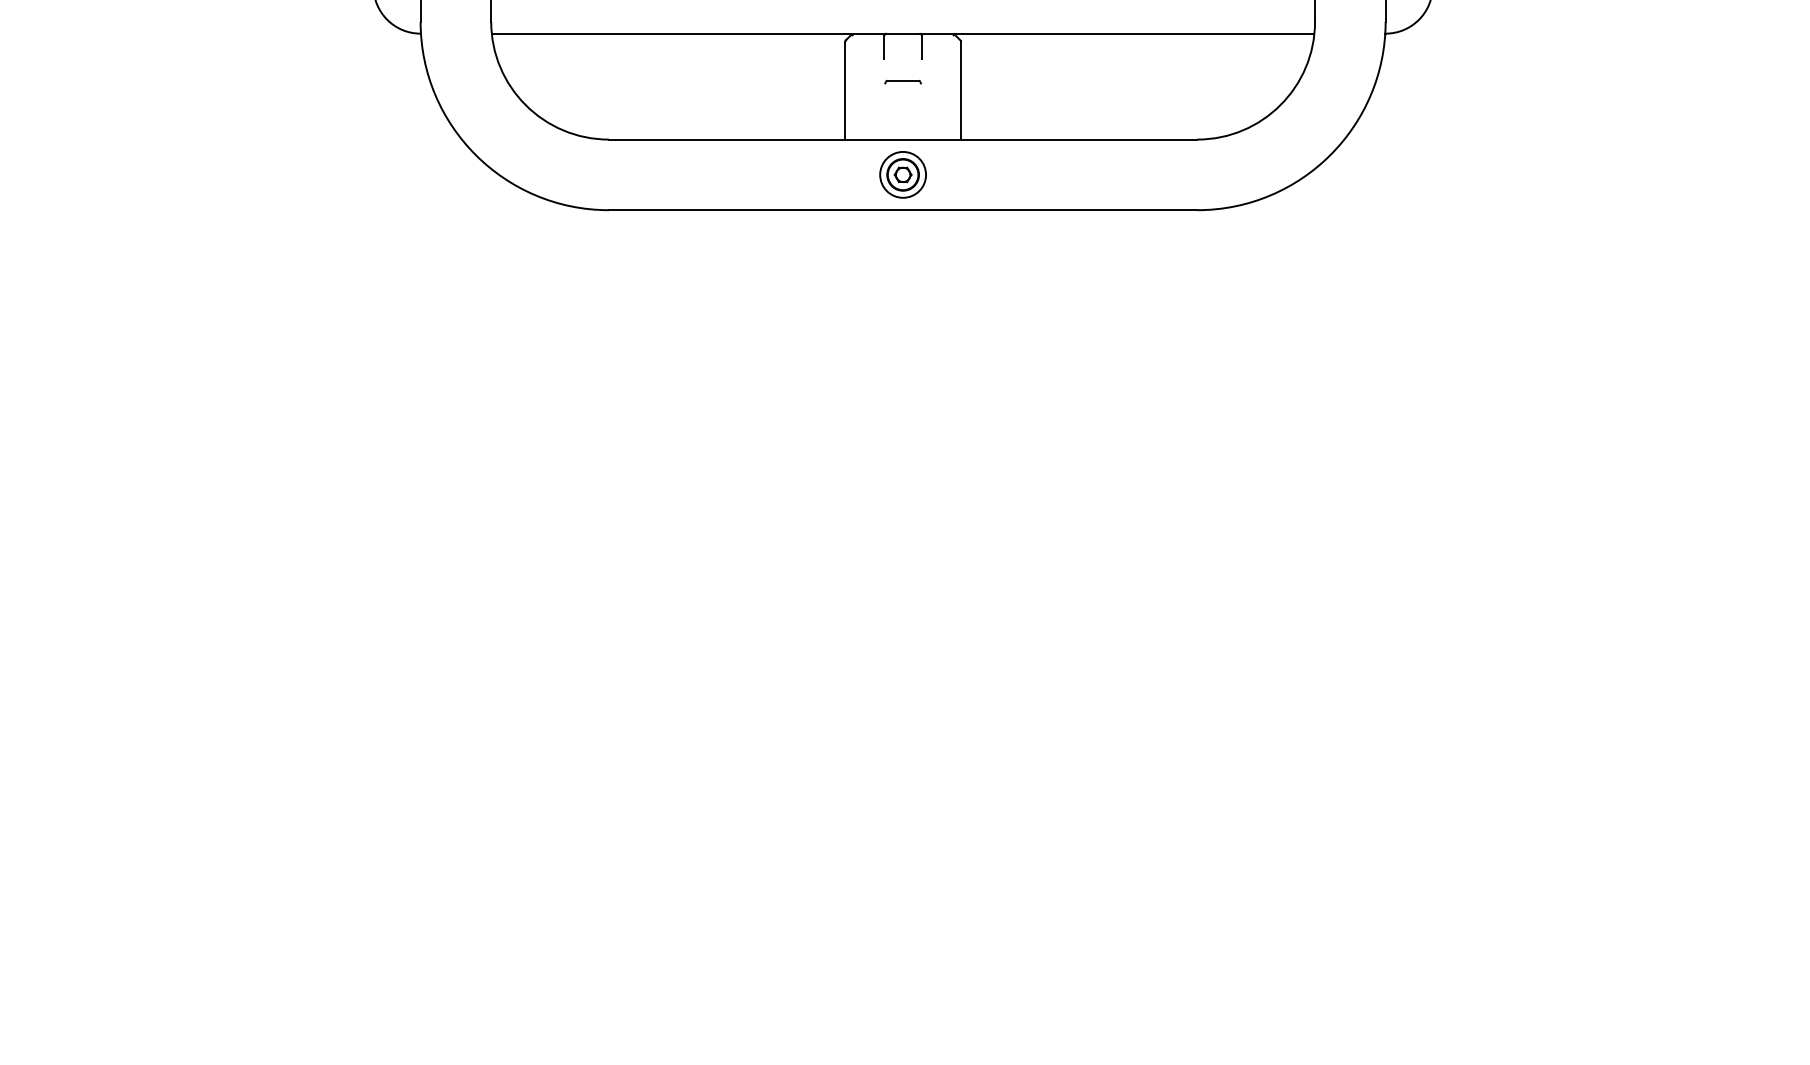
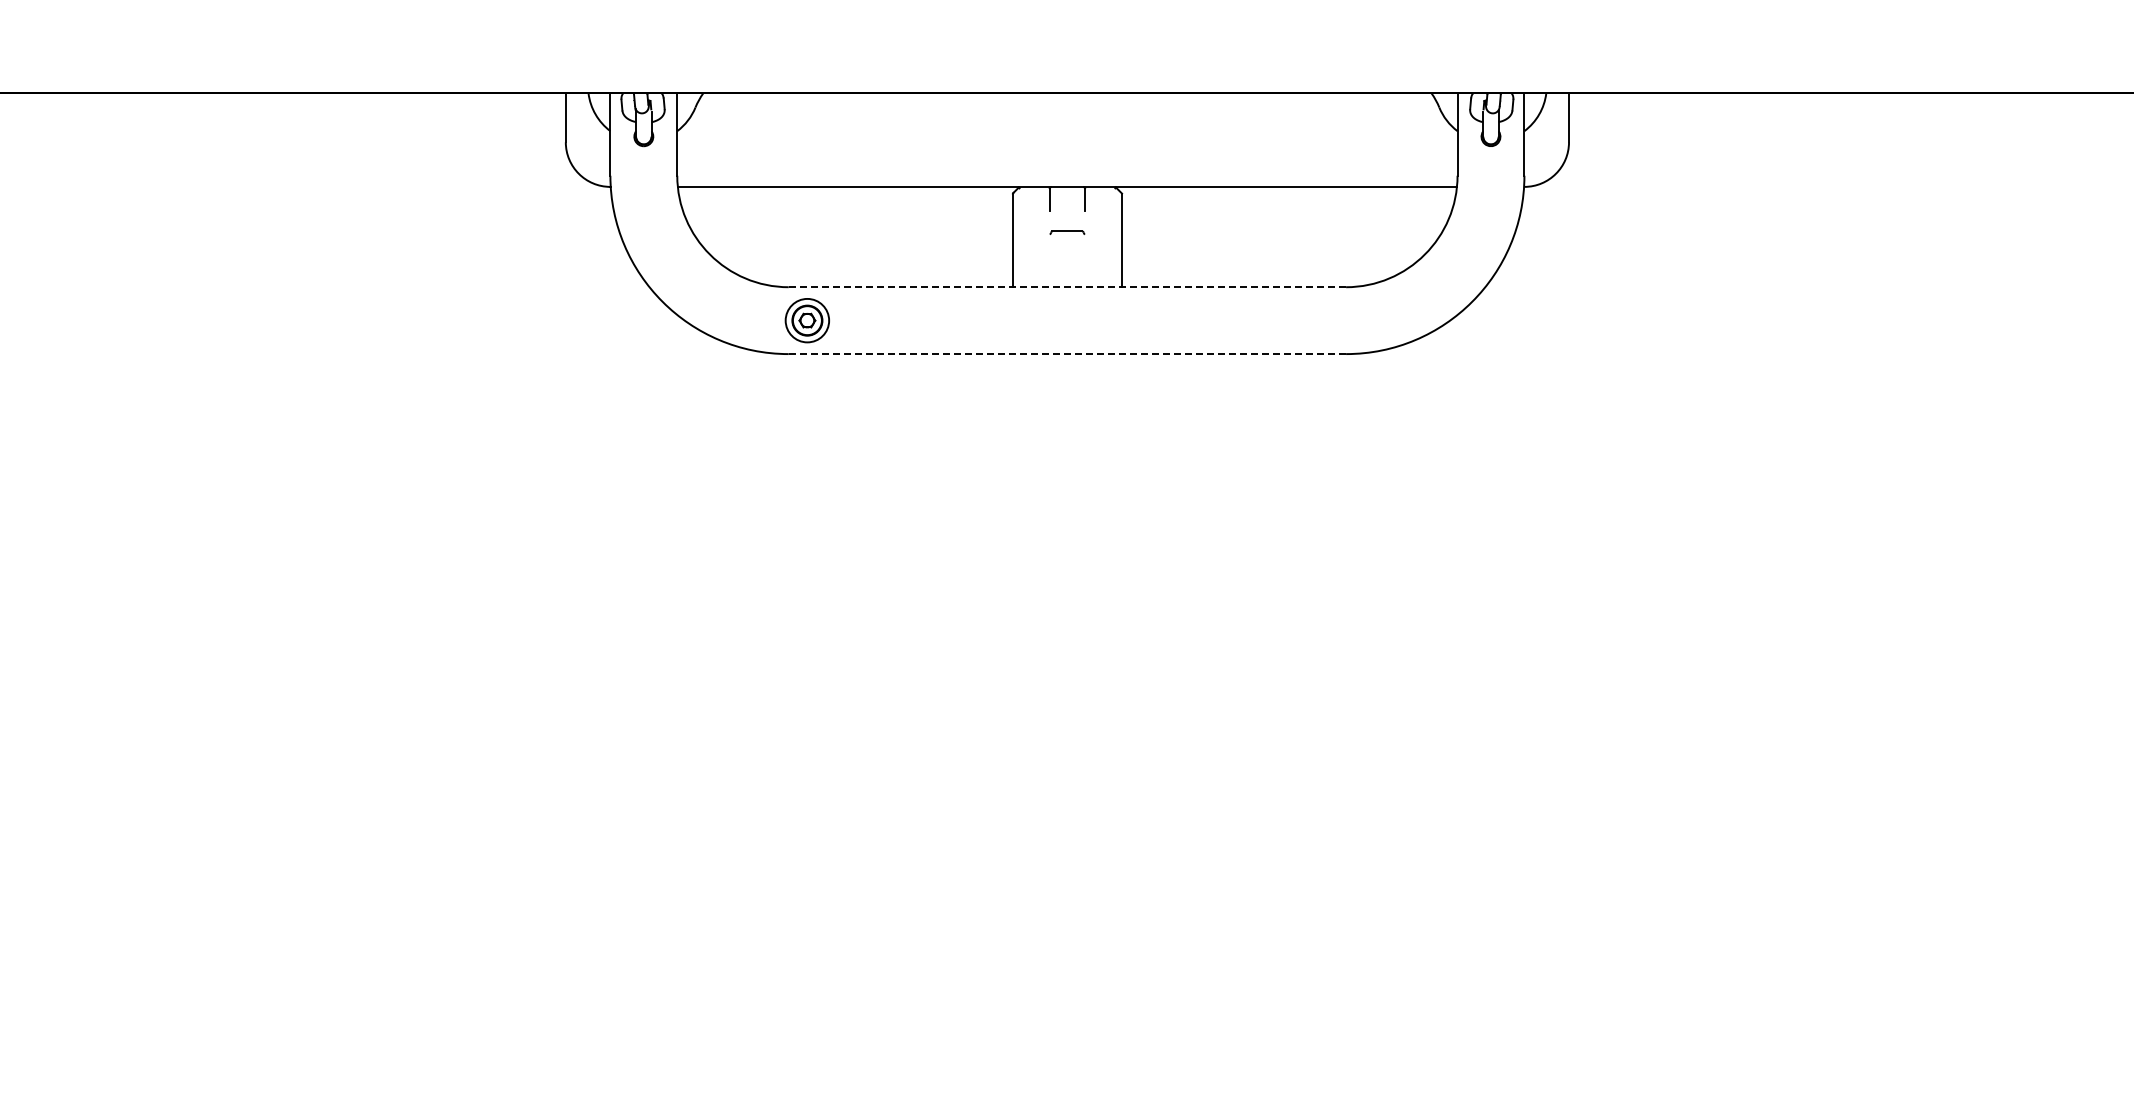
line: (903, 139) -> (1067, 287), solid -> dashed
part: (902, 174) -> (806, 320), moved
line: (903, 210) -> (1067, 354), solid -> dashed

